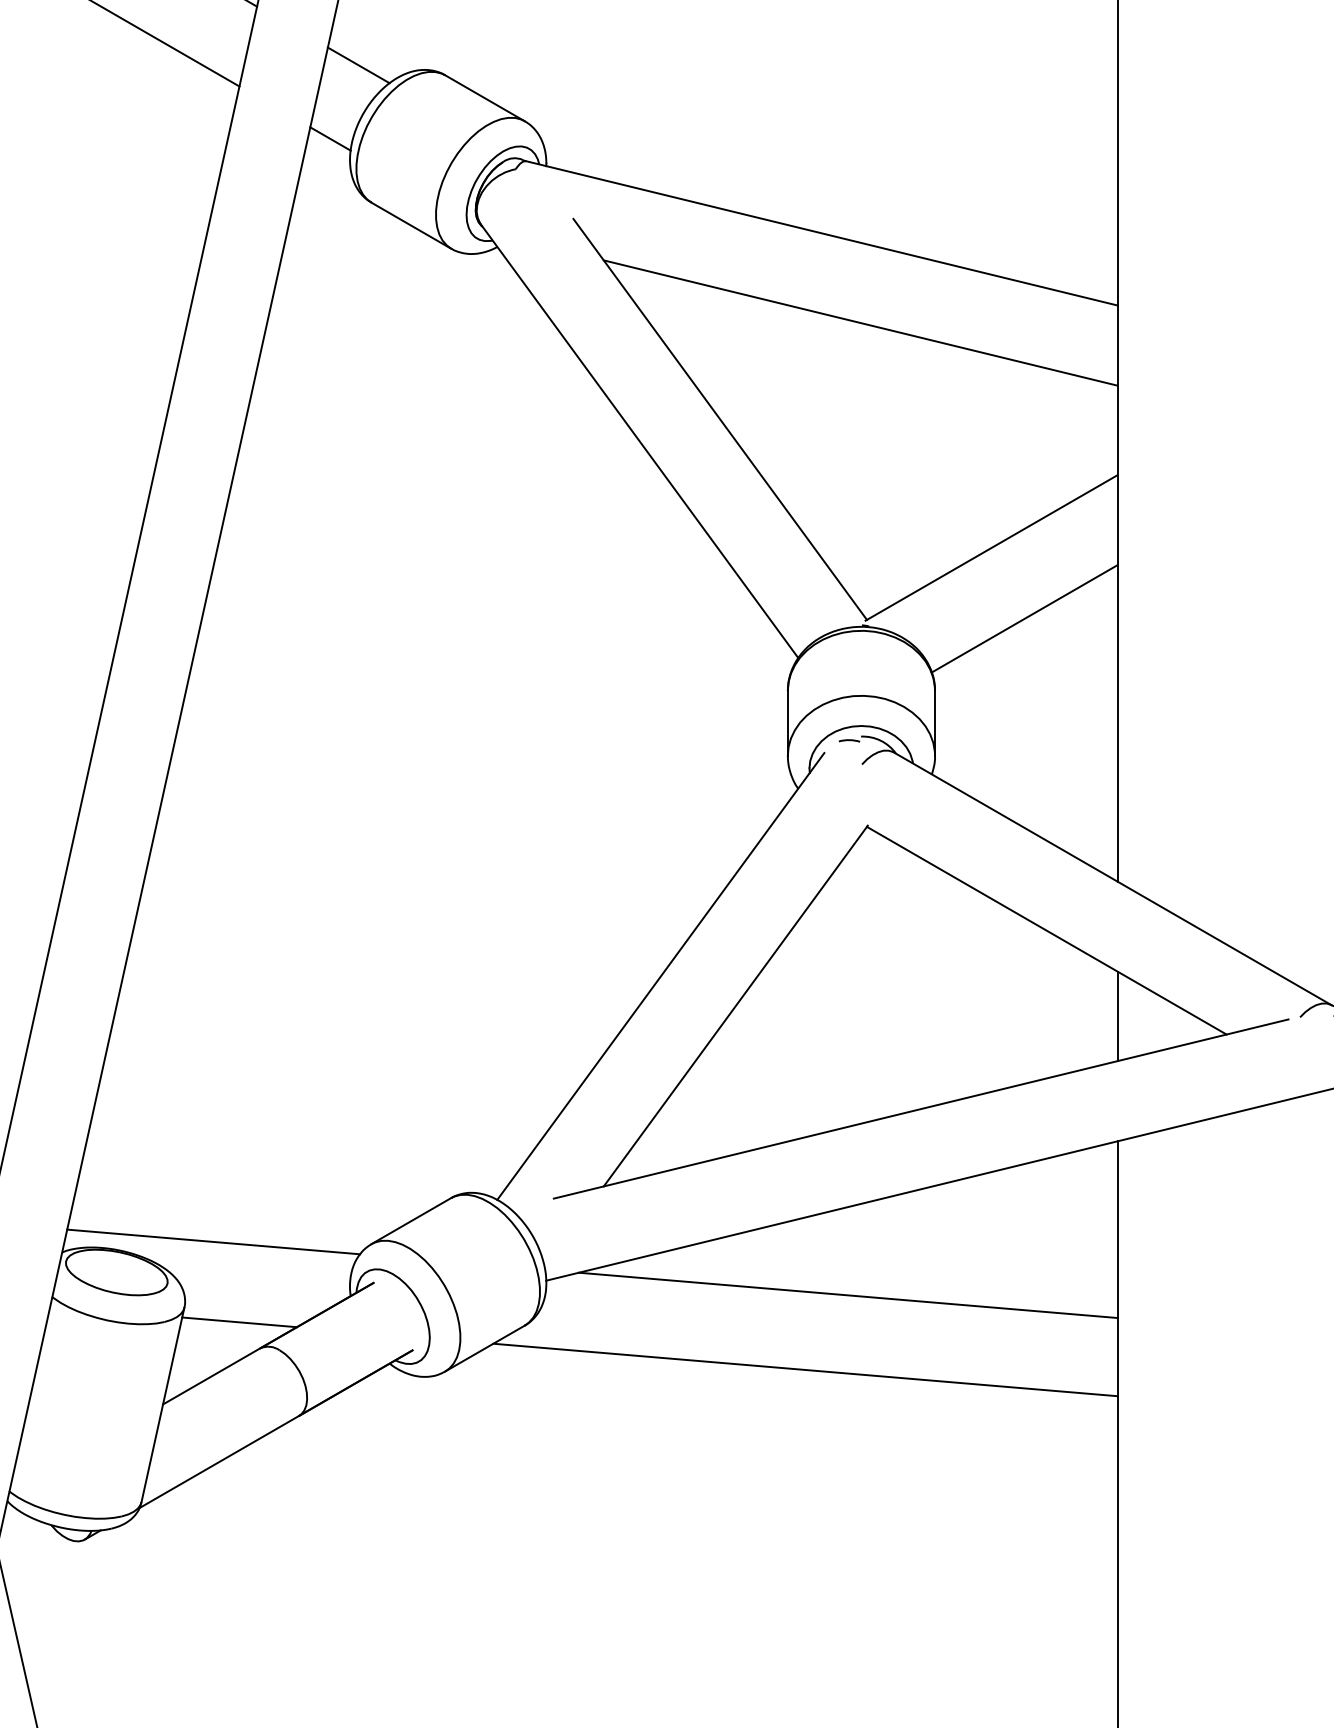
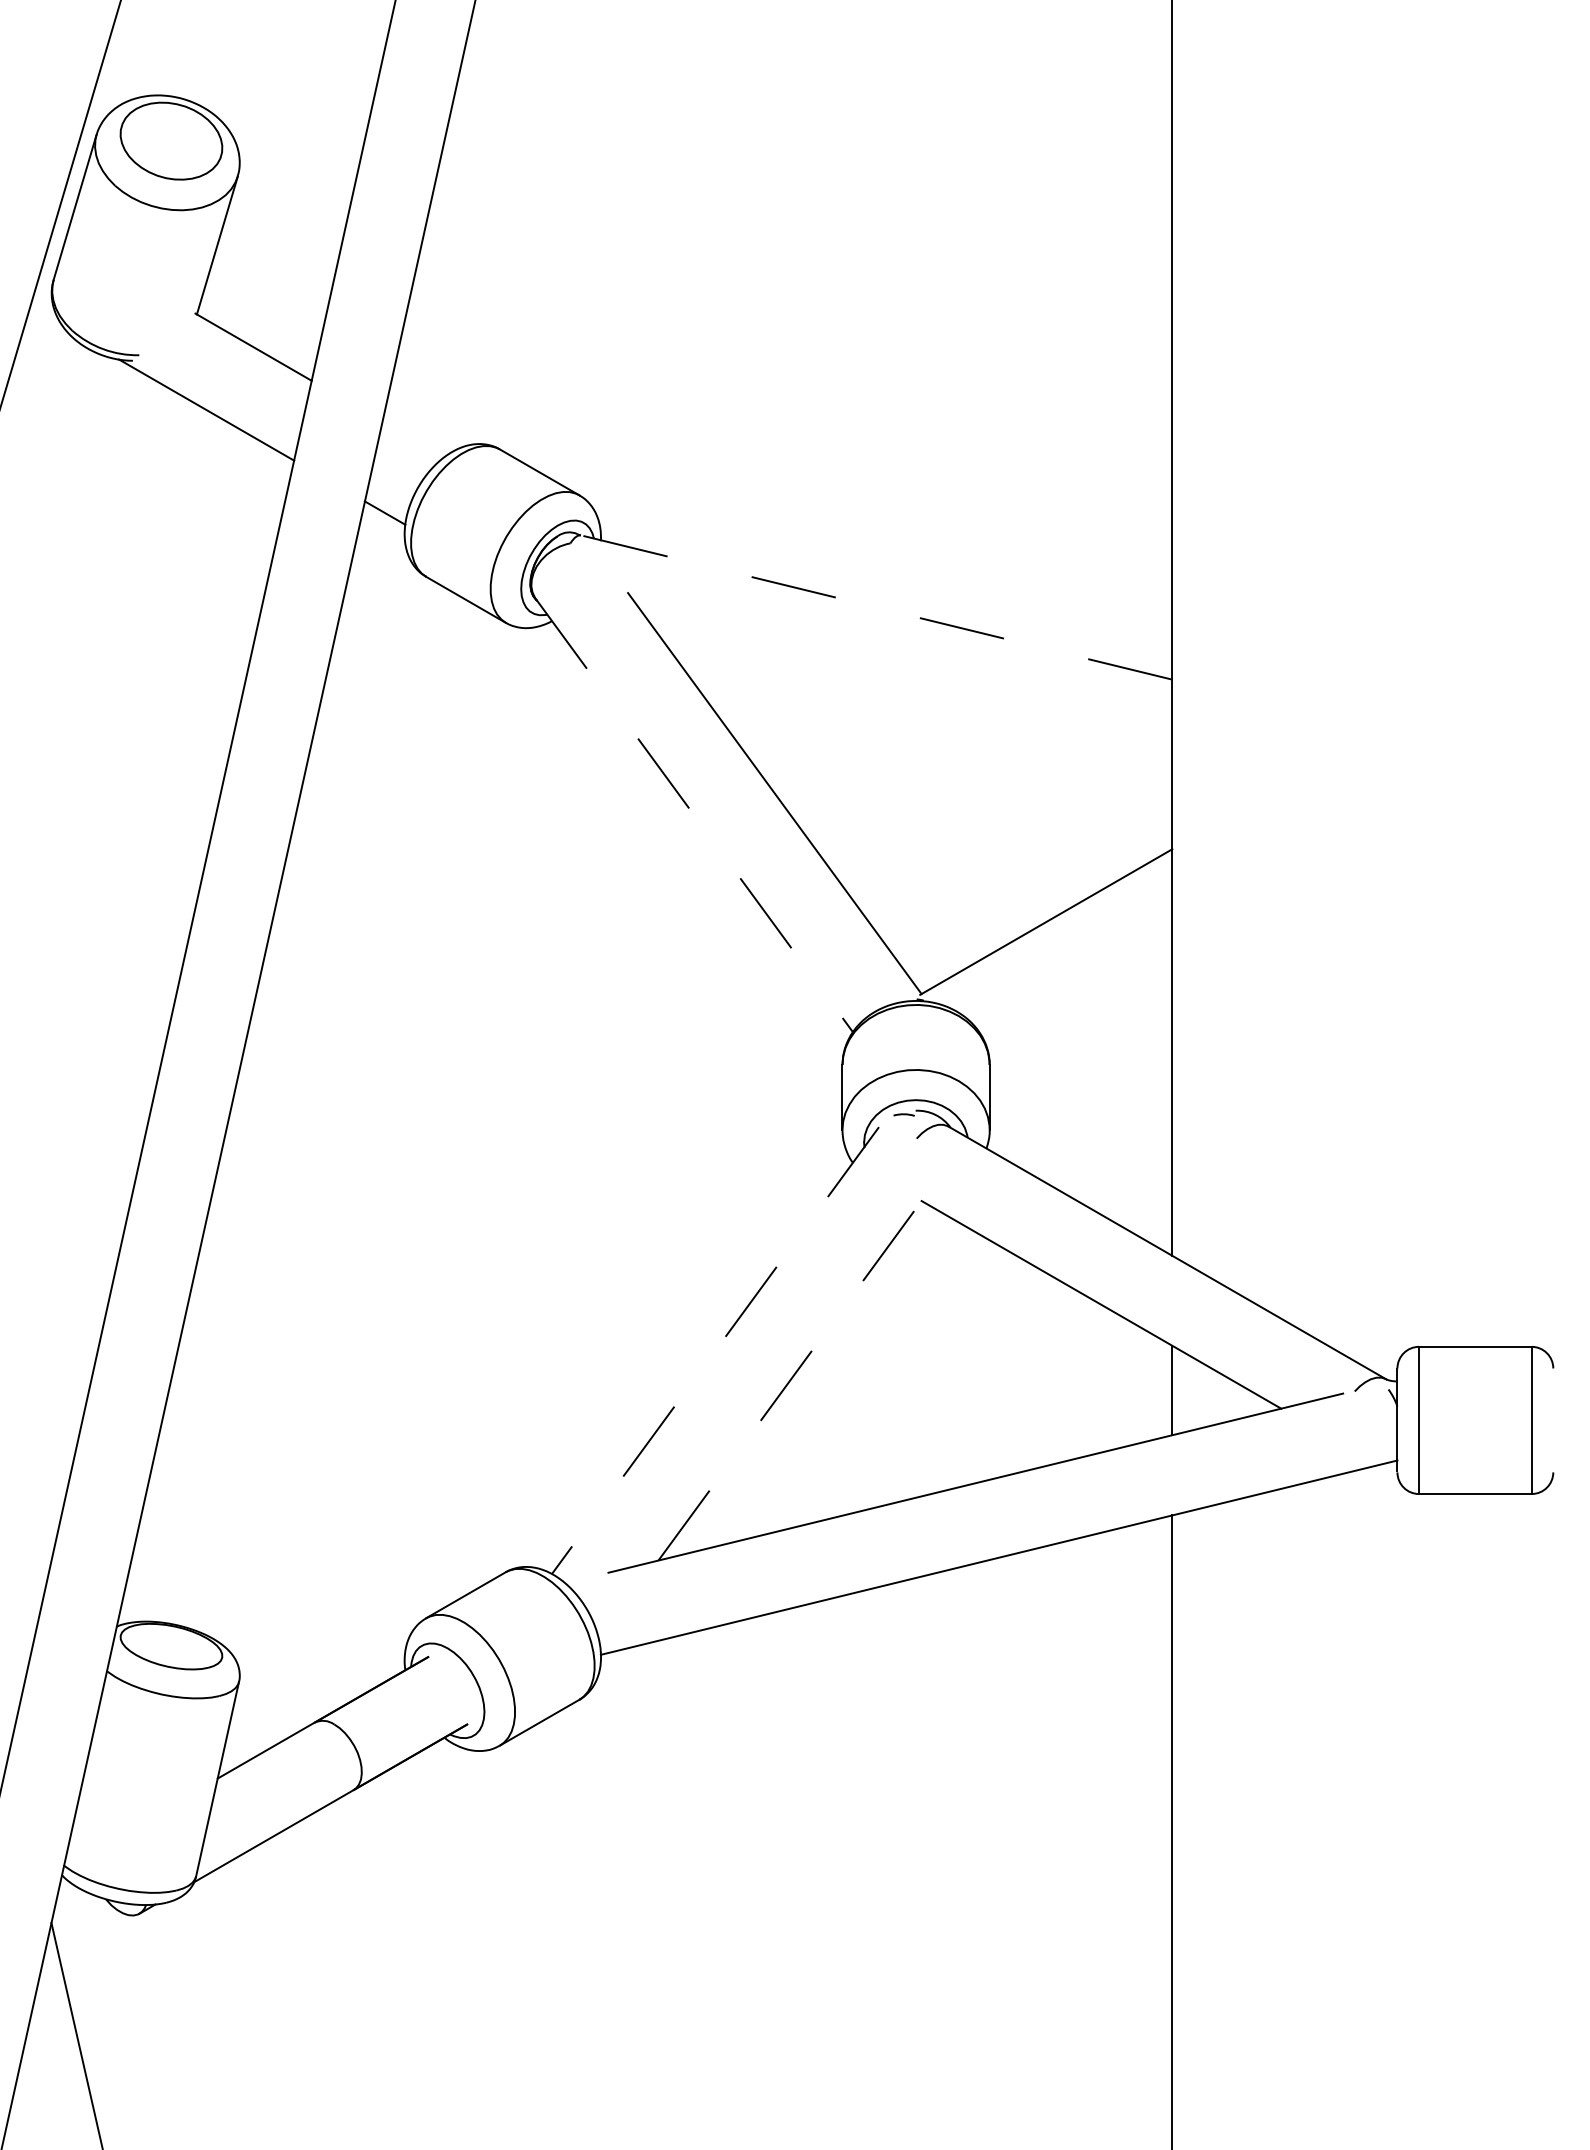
line: (358, 65) -> (413, 439), removed
line: (821, 233) -> (876, 607), solid -> dashed
line: (860, 322) -> (915, 696), removed
line: (639, 441) -> (694, 815), solid -> dashed
line: (1024, 618) -> (1079, 992), removed
line: (660, 976) -> (715, 1350), solid -> dashed
line: (735, 1006) -> (790, 1380), solid -> dashed
line: (212, 1241) -> (267, 1615), removed
line: (847, 1295) -> (902, 1669), removed
line: (238, 1322) -> (293, 1696), removed
line: (805, 1369) -> (860, 1743), removed

